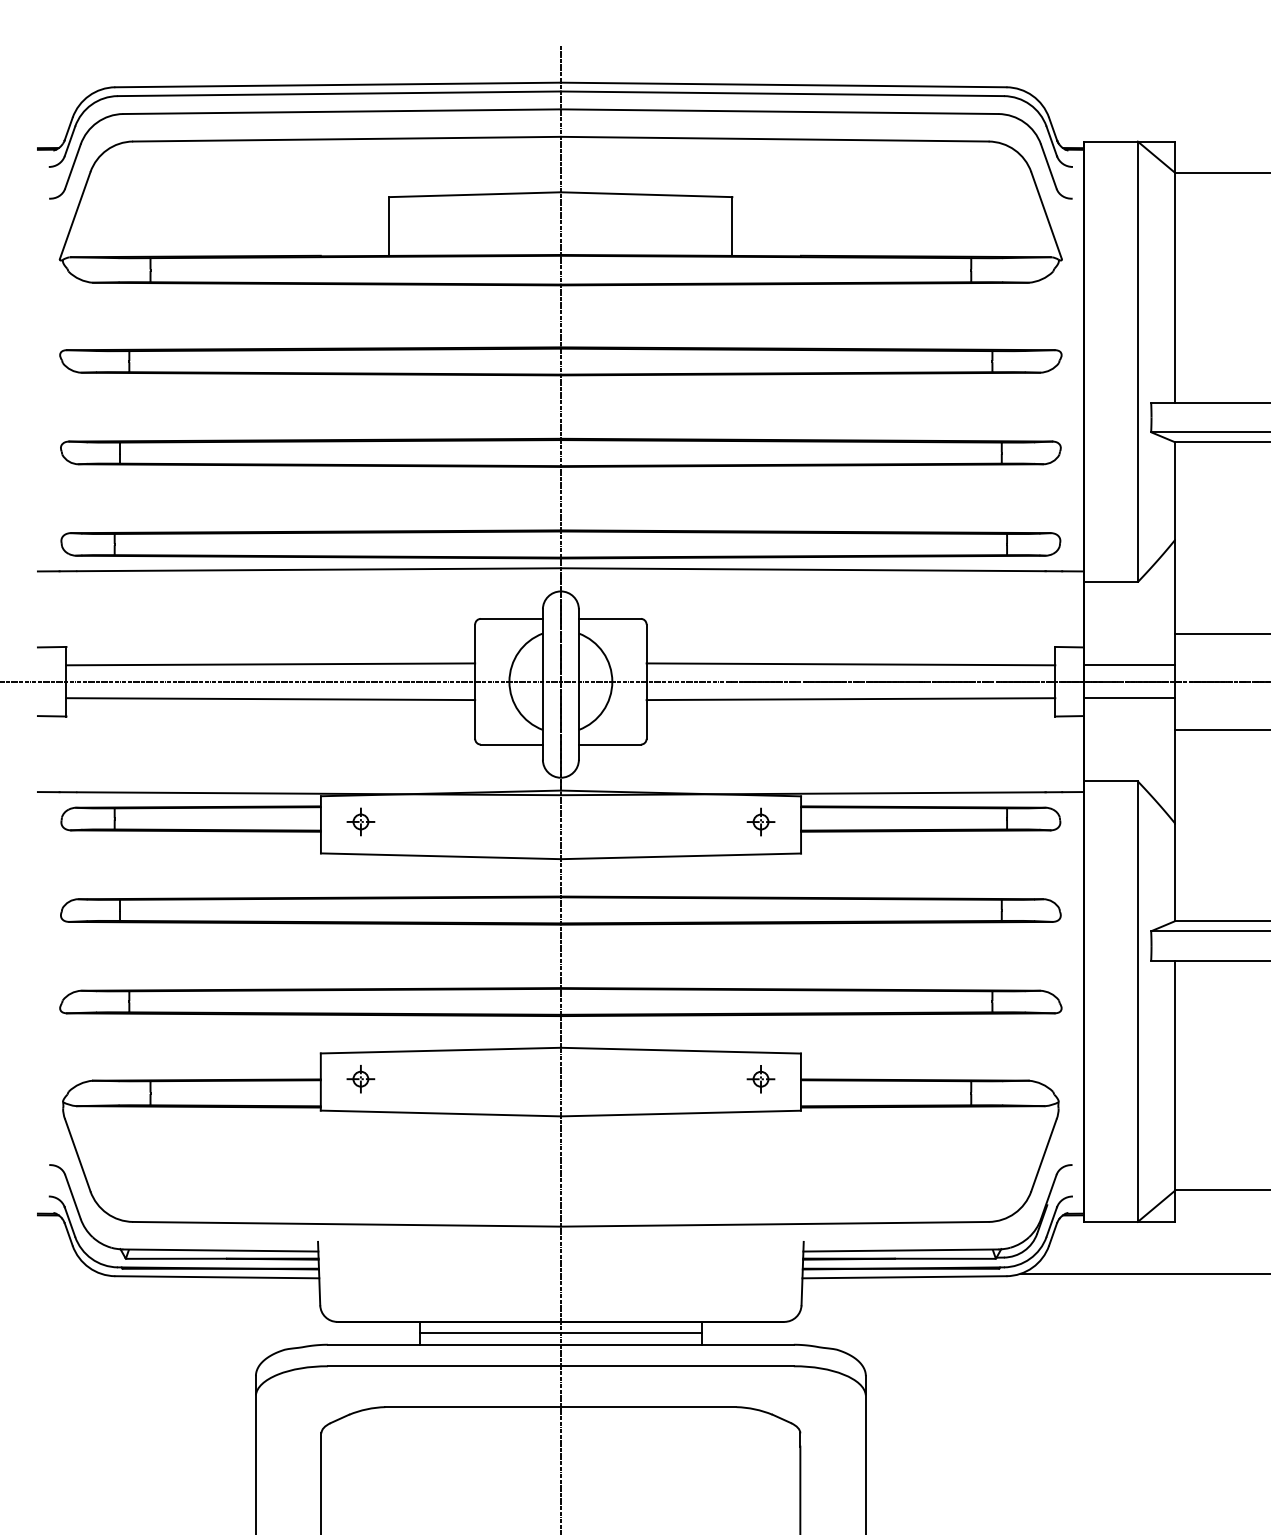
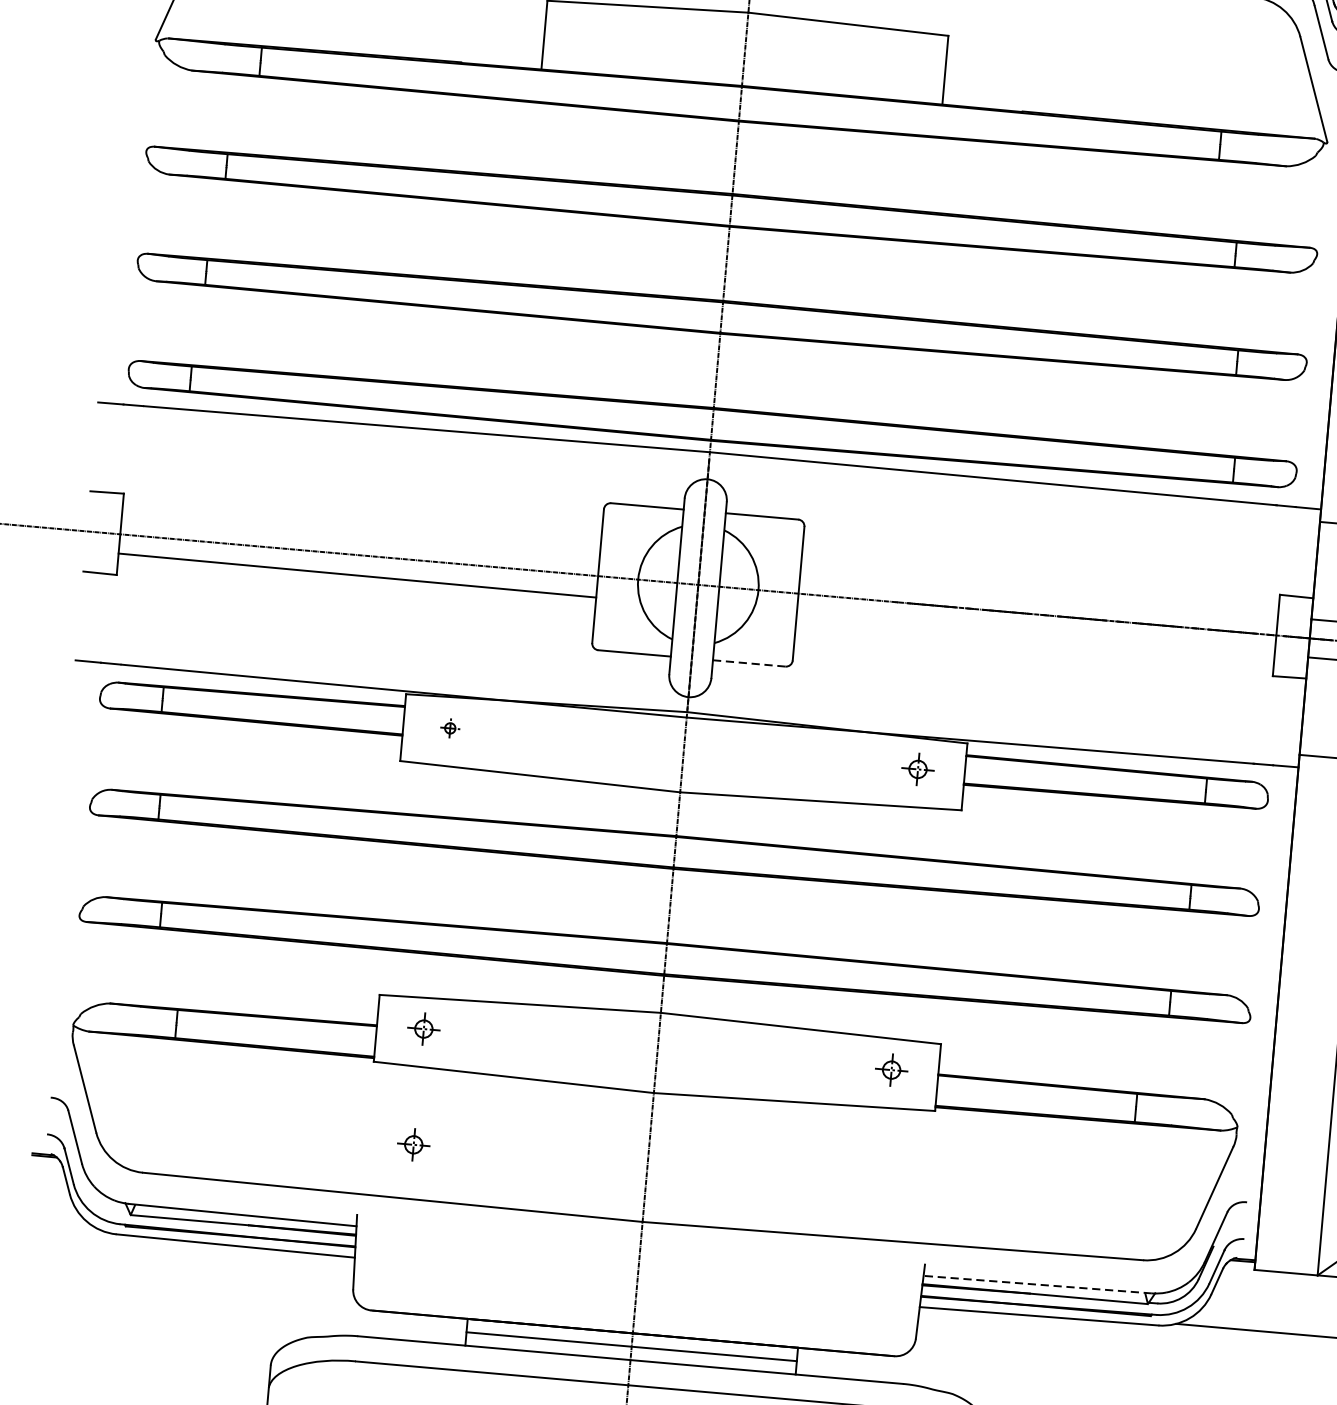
line: (270, 664) -> (360, 535), removed
line: (850, 664) -> (1038, 594), removed
line: (850, 699) -> (1035, 635), removed
line: (609, 744) -> (748, 663), solid -> dashed
part: (360, 821) -> (449, 727), size x0.6
part: (360, 1178) -> (413, 1145), added
line: (900, 1250) -> (1037, 1284), solid -> dashed

